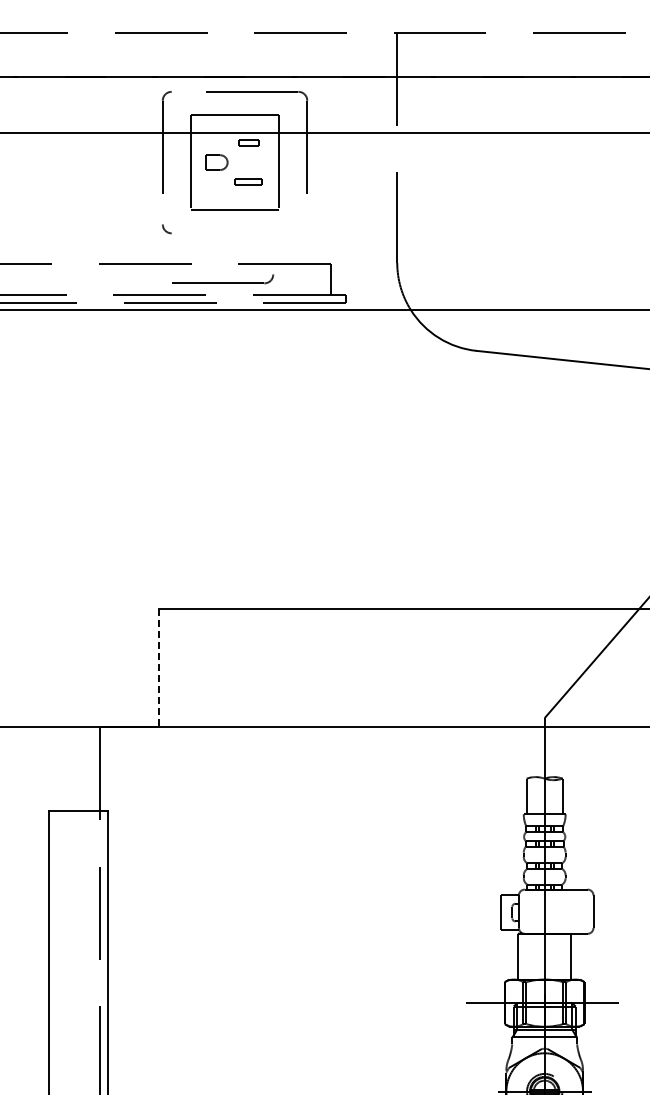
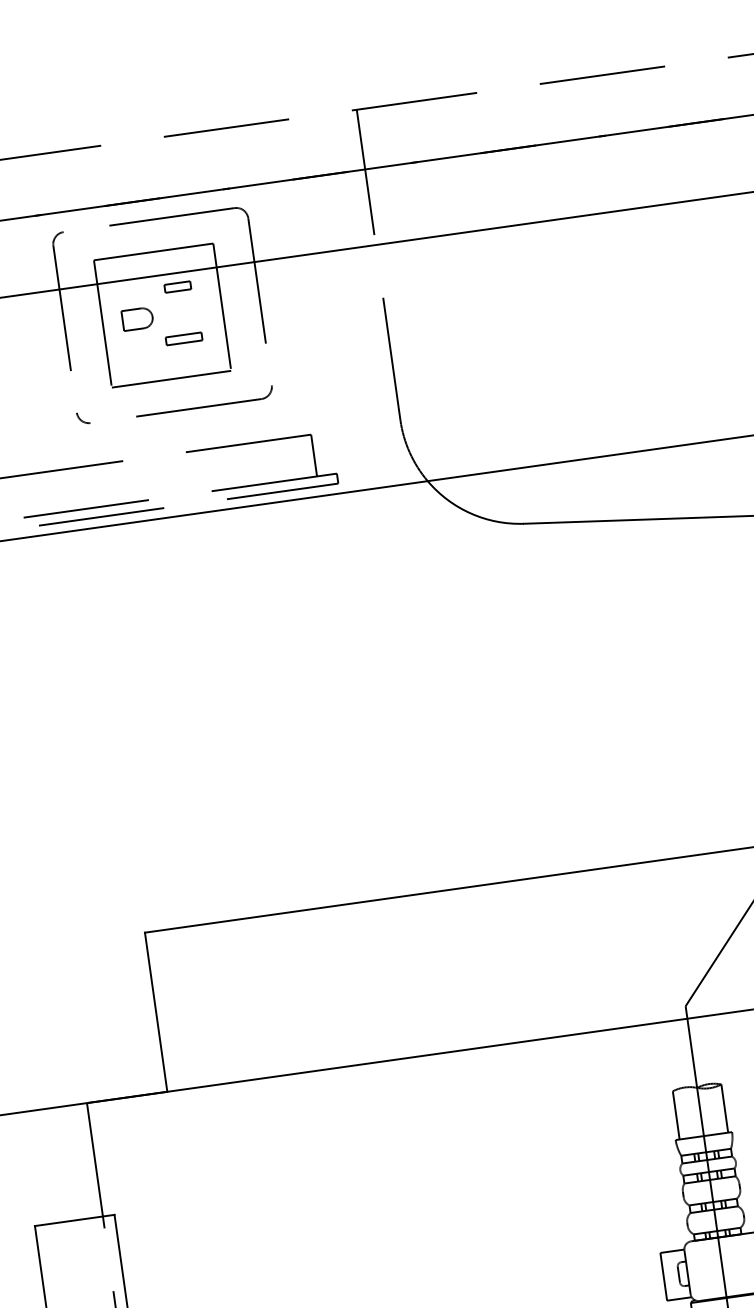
part: (223, 279) -> (205, 401), moved
line: (159, 668) -> (156, 1012), dashed -> solid

